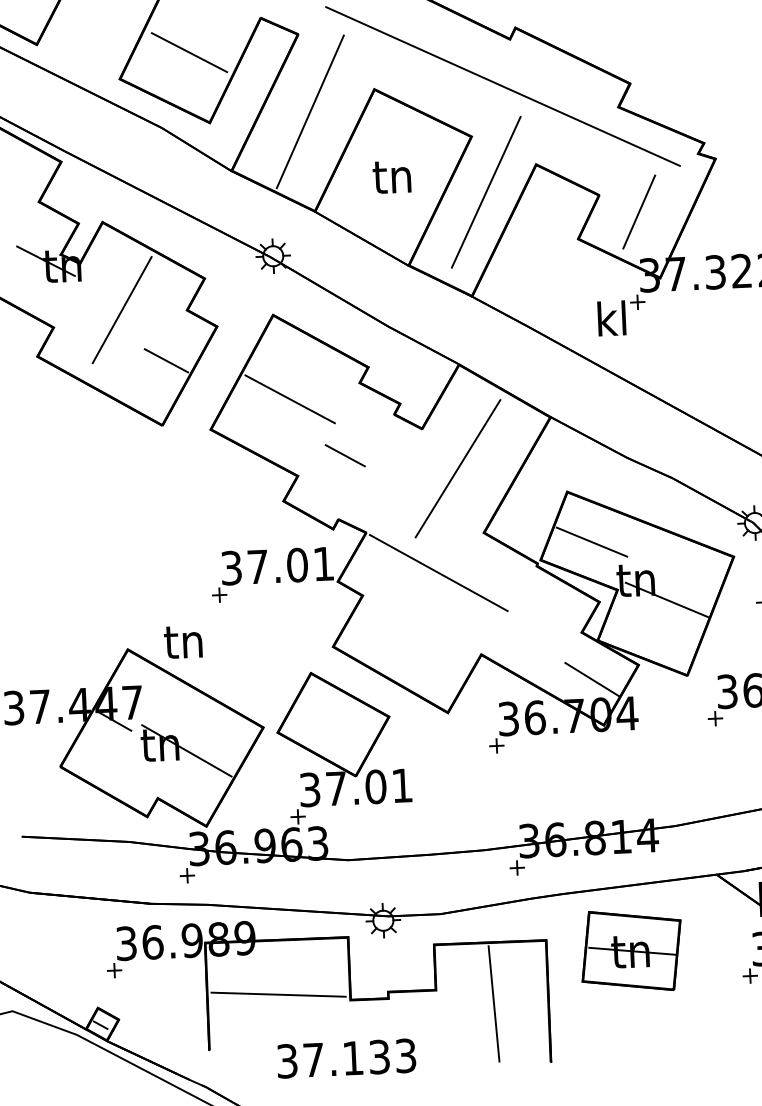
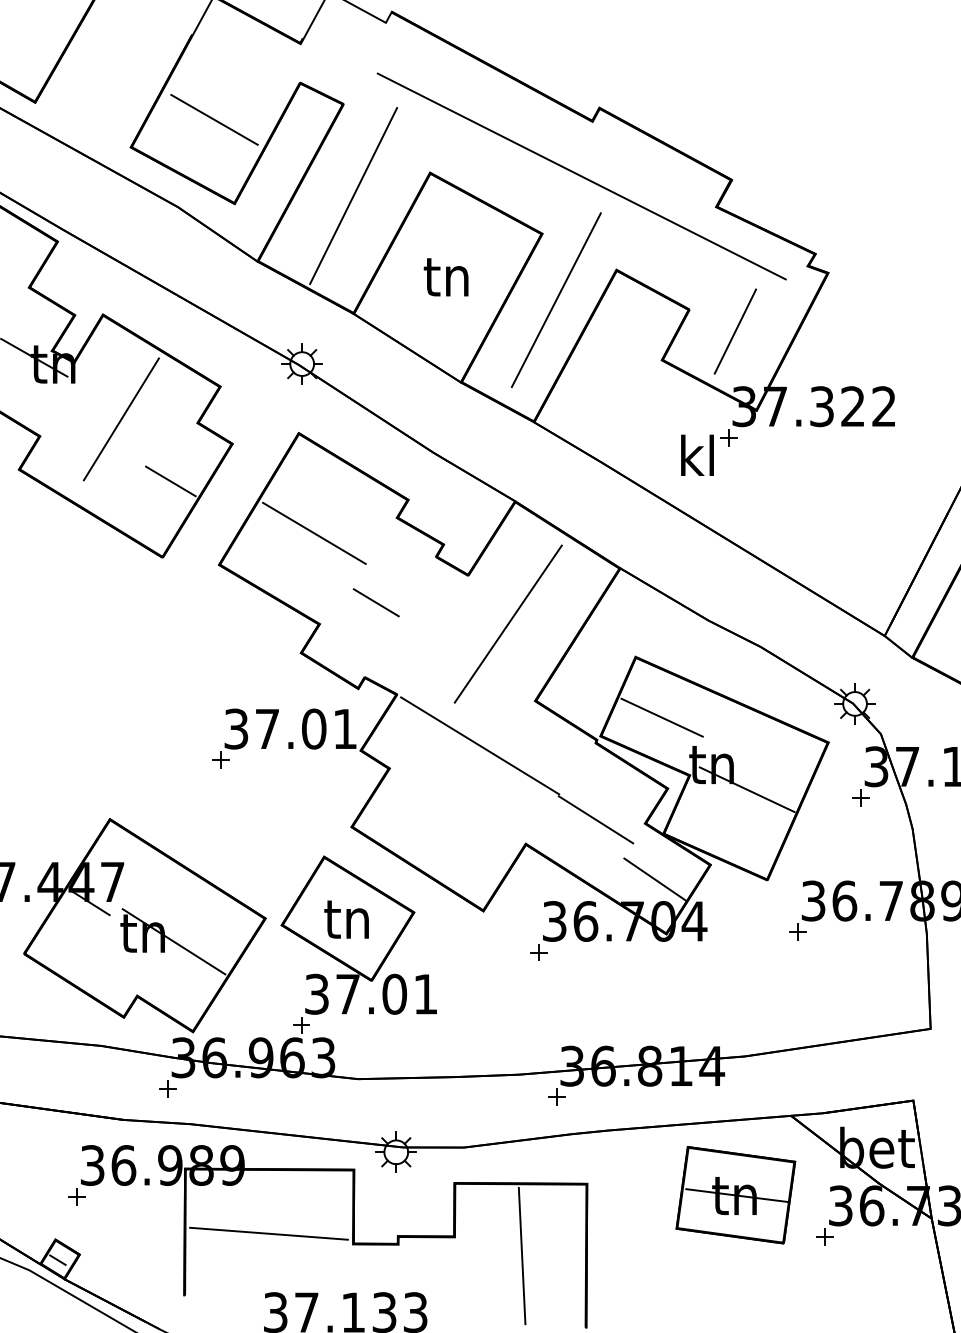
line: (539, 630) -> (595, 819), added
text: (183, 642) -> (346, 919), moved
part: (631, 951) -> (735, 1195), moved

